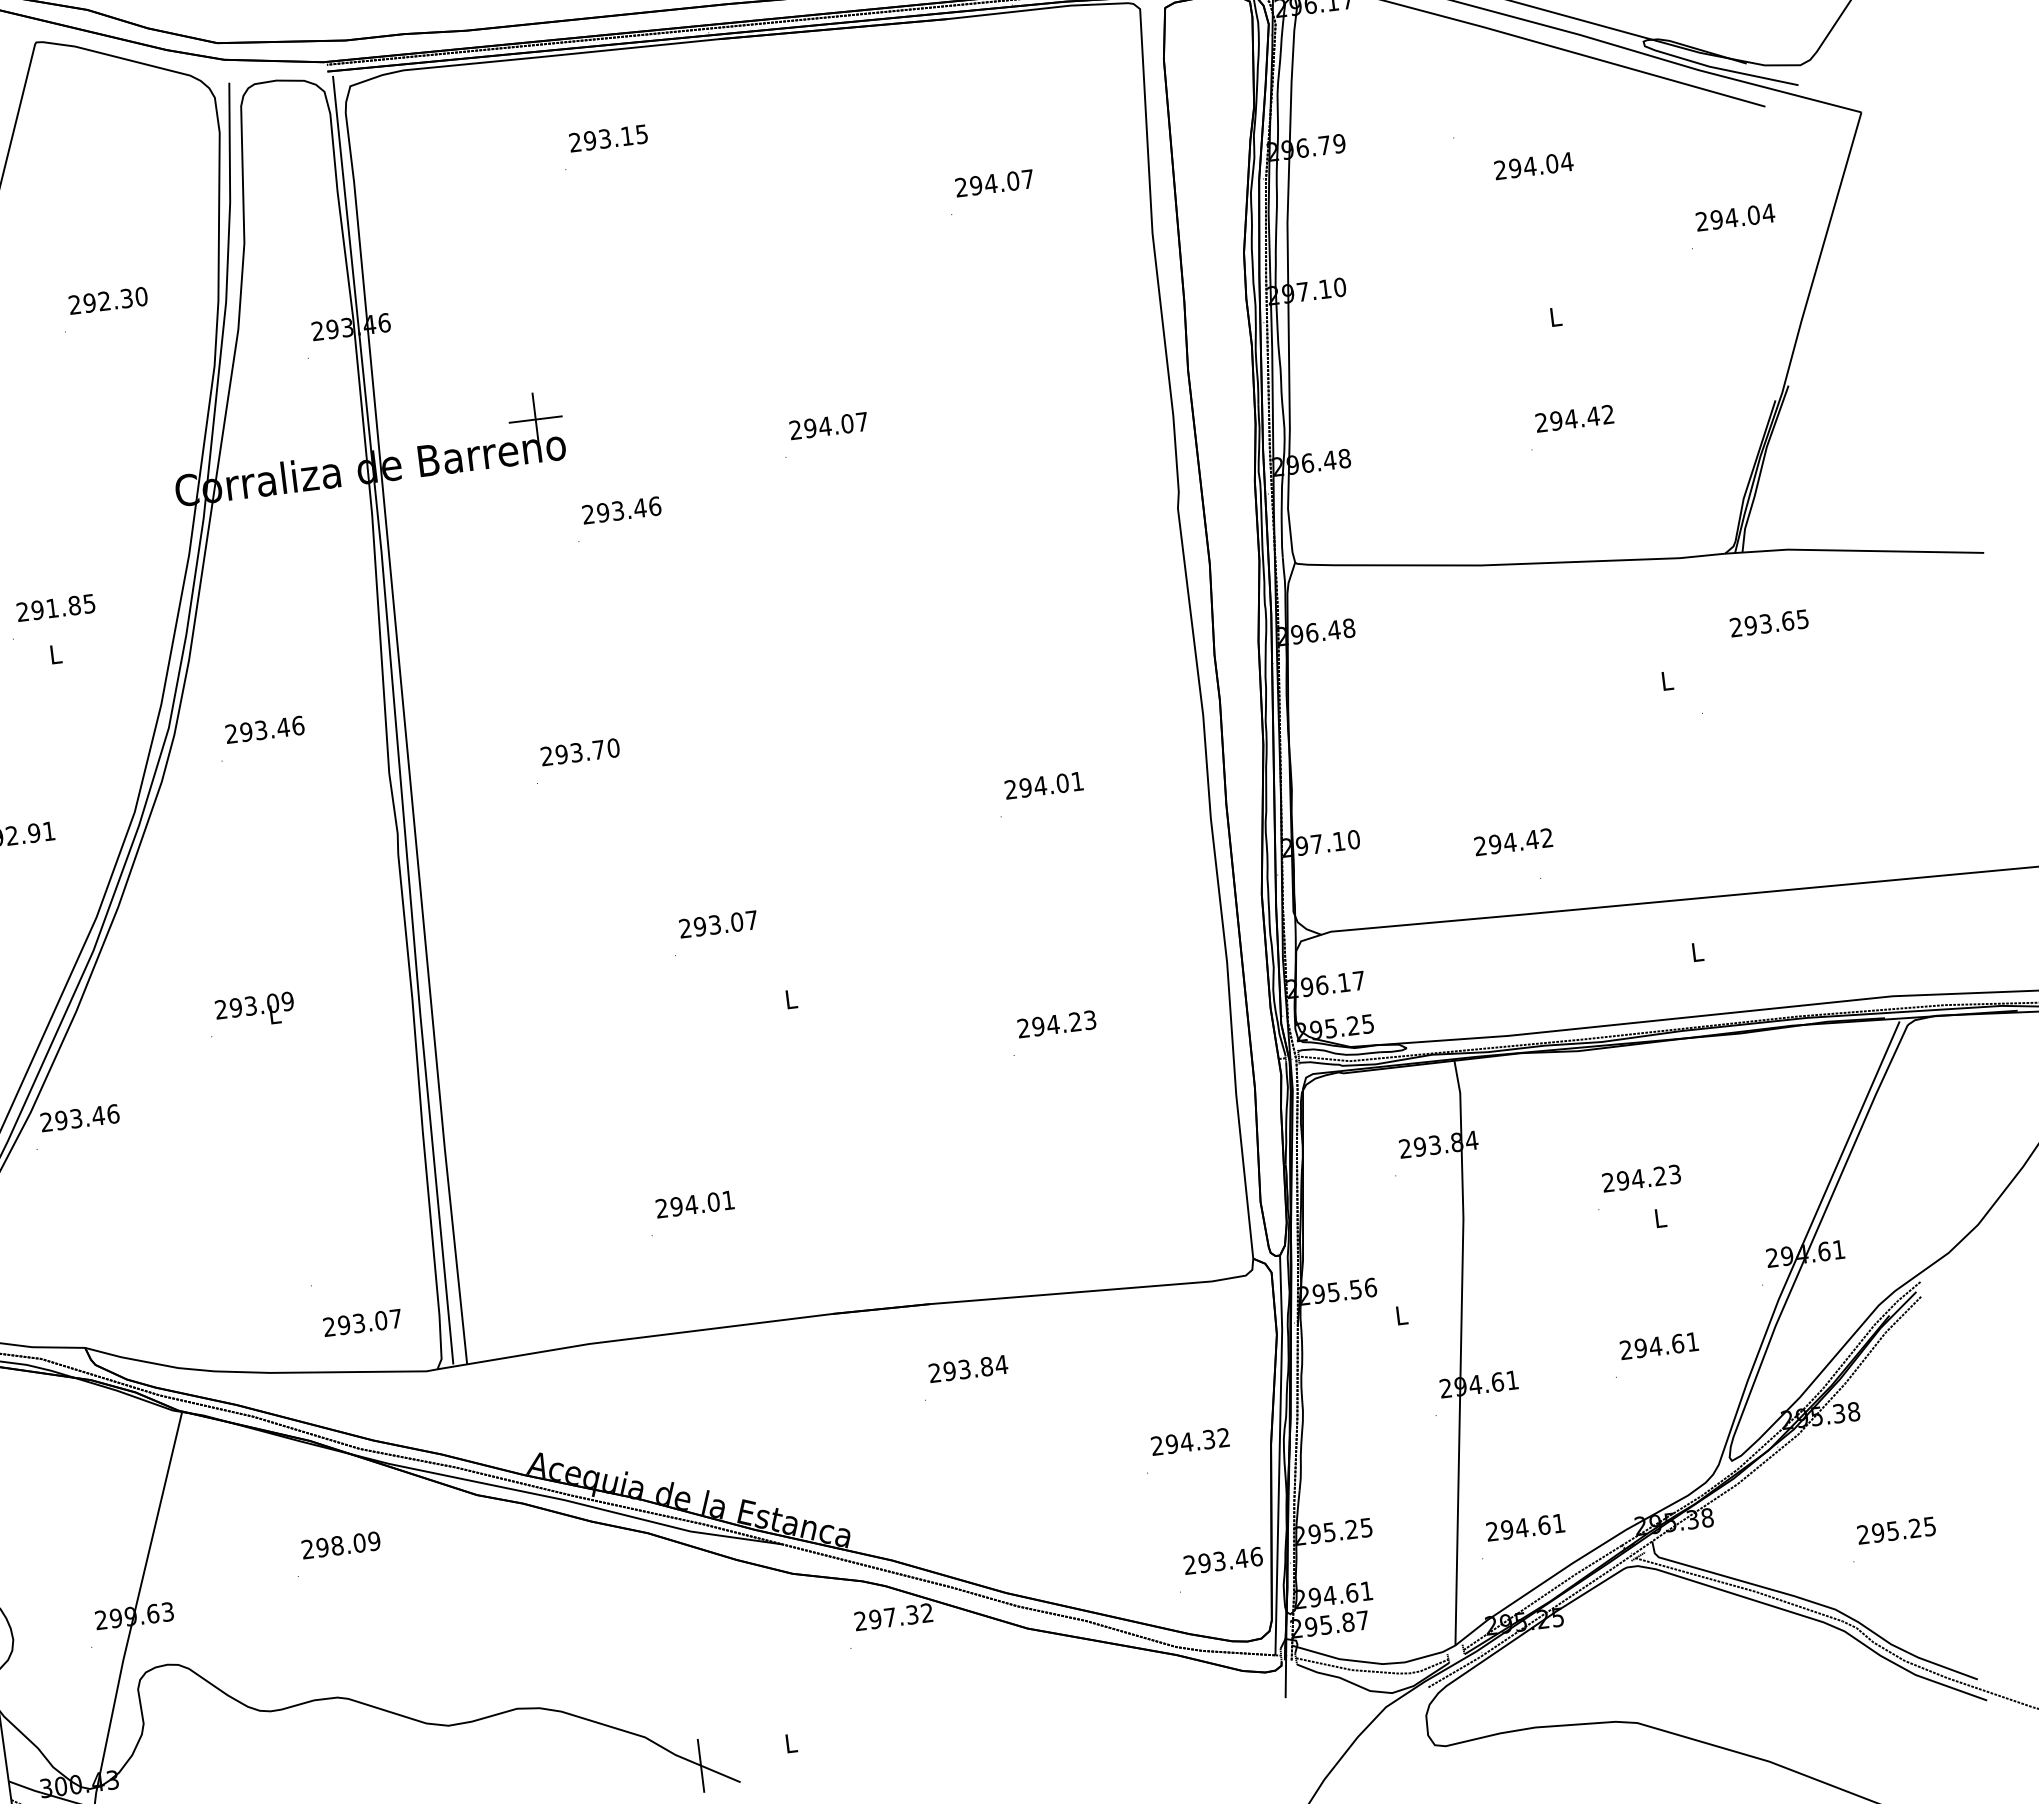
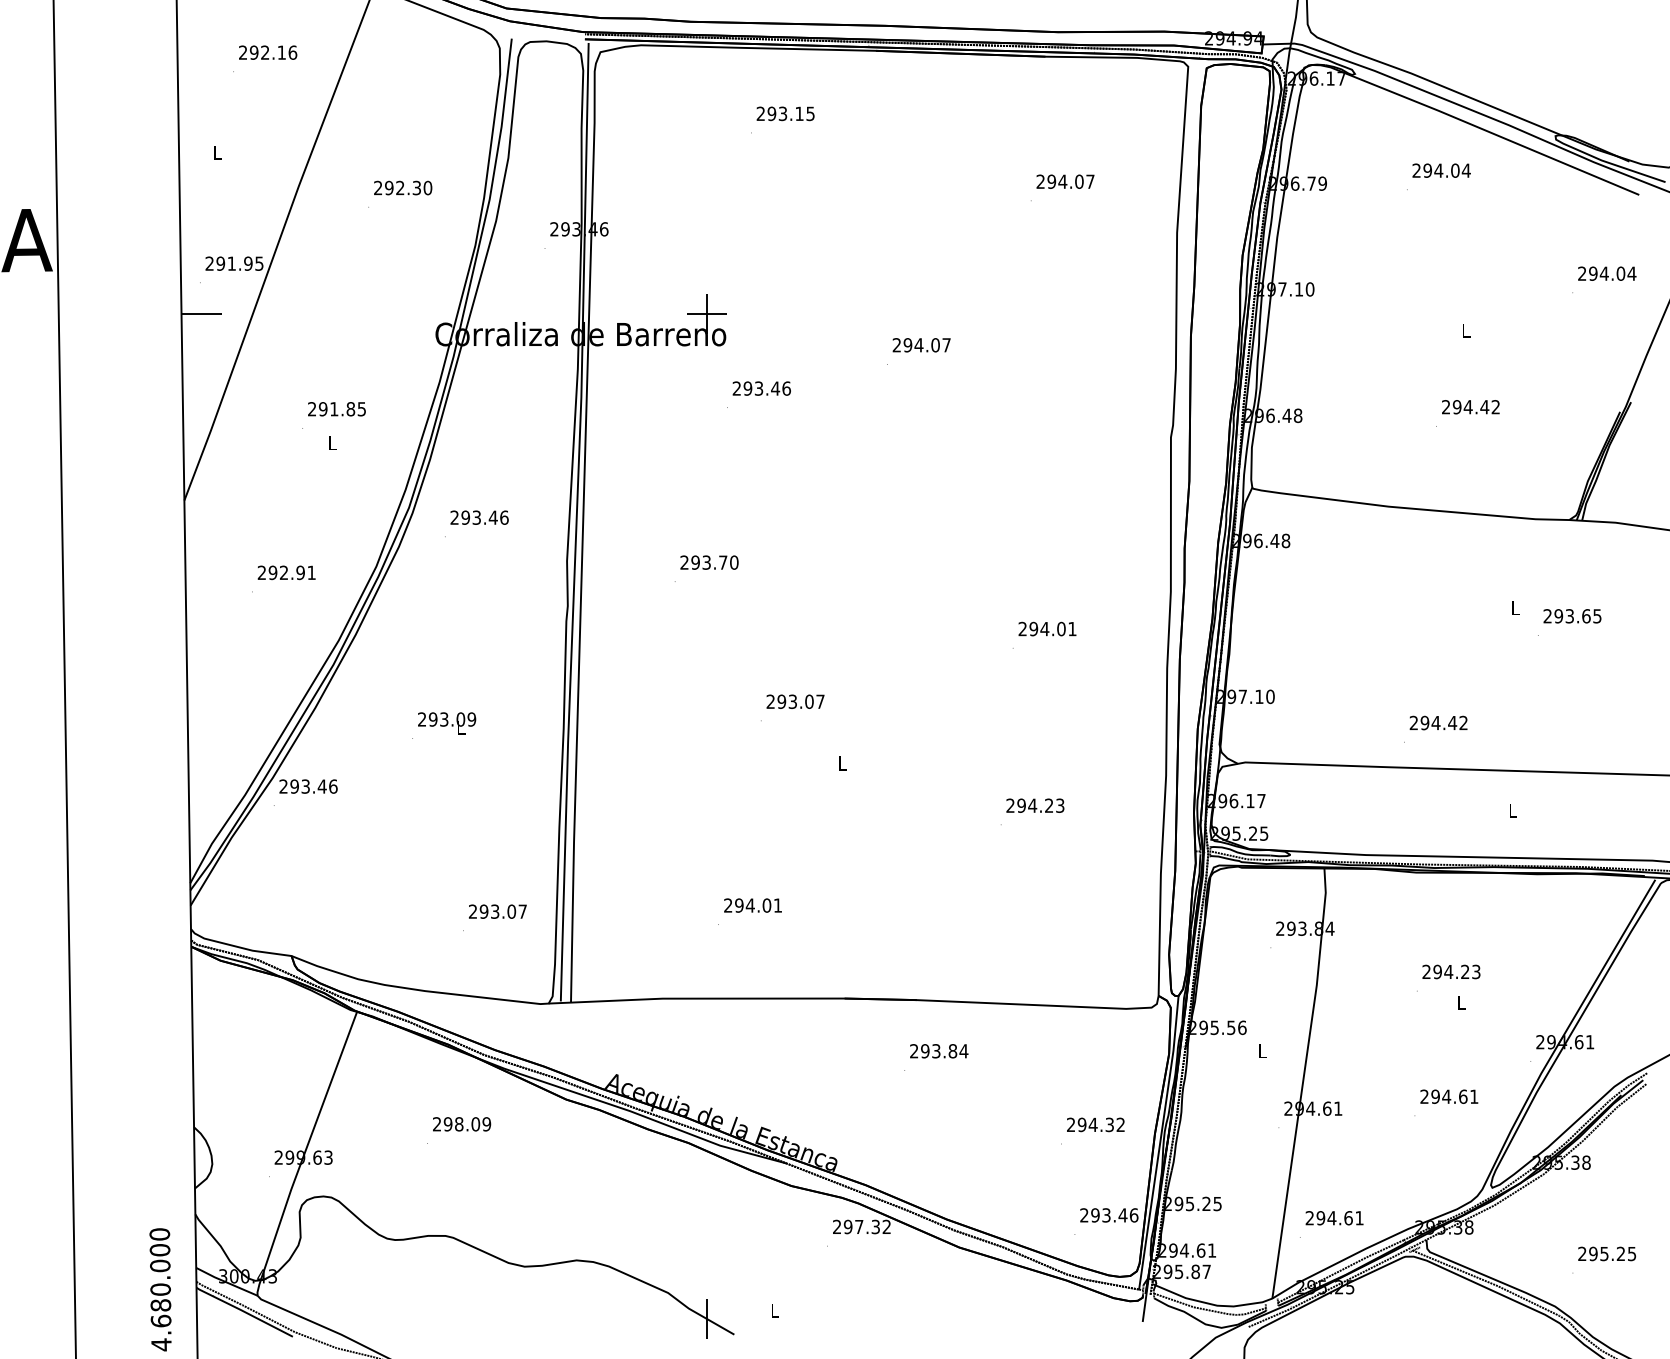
text: (1533, 165) -> (1441, 170), moved
text: (1769, 623) -> (1572, 616), moved
text: (1513, 841) -> (1438, 722), moved
text: (362, 1322) -> (497, 911), moved

